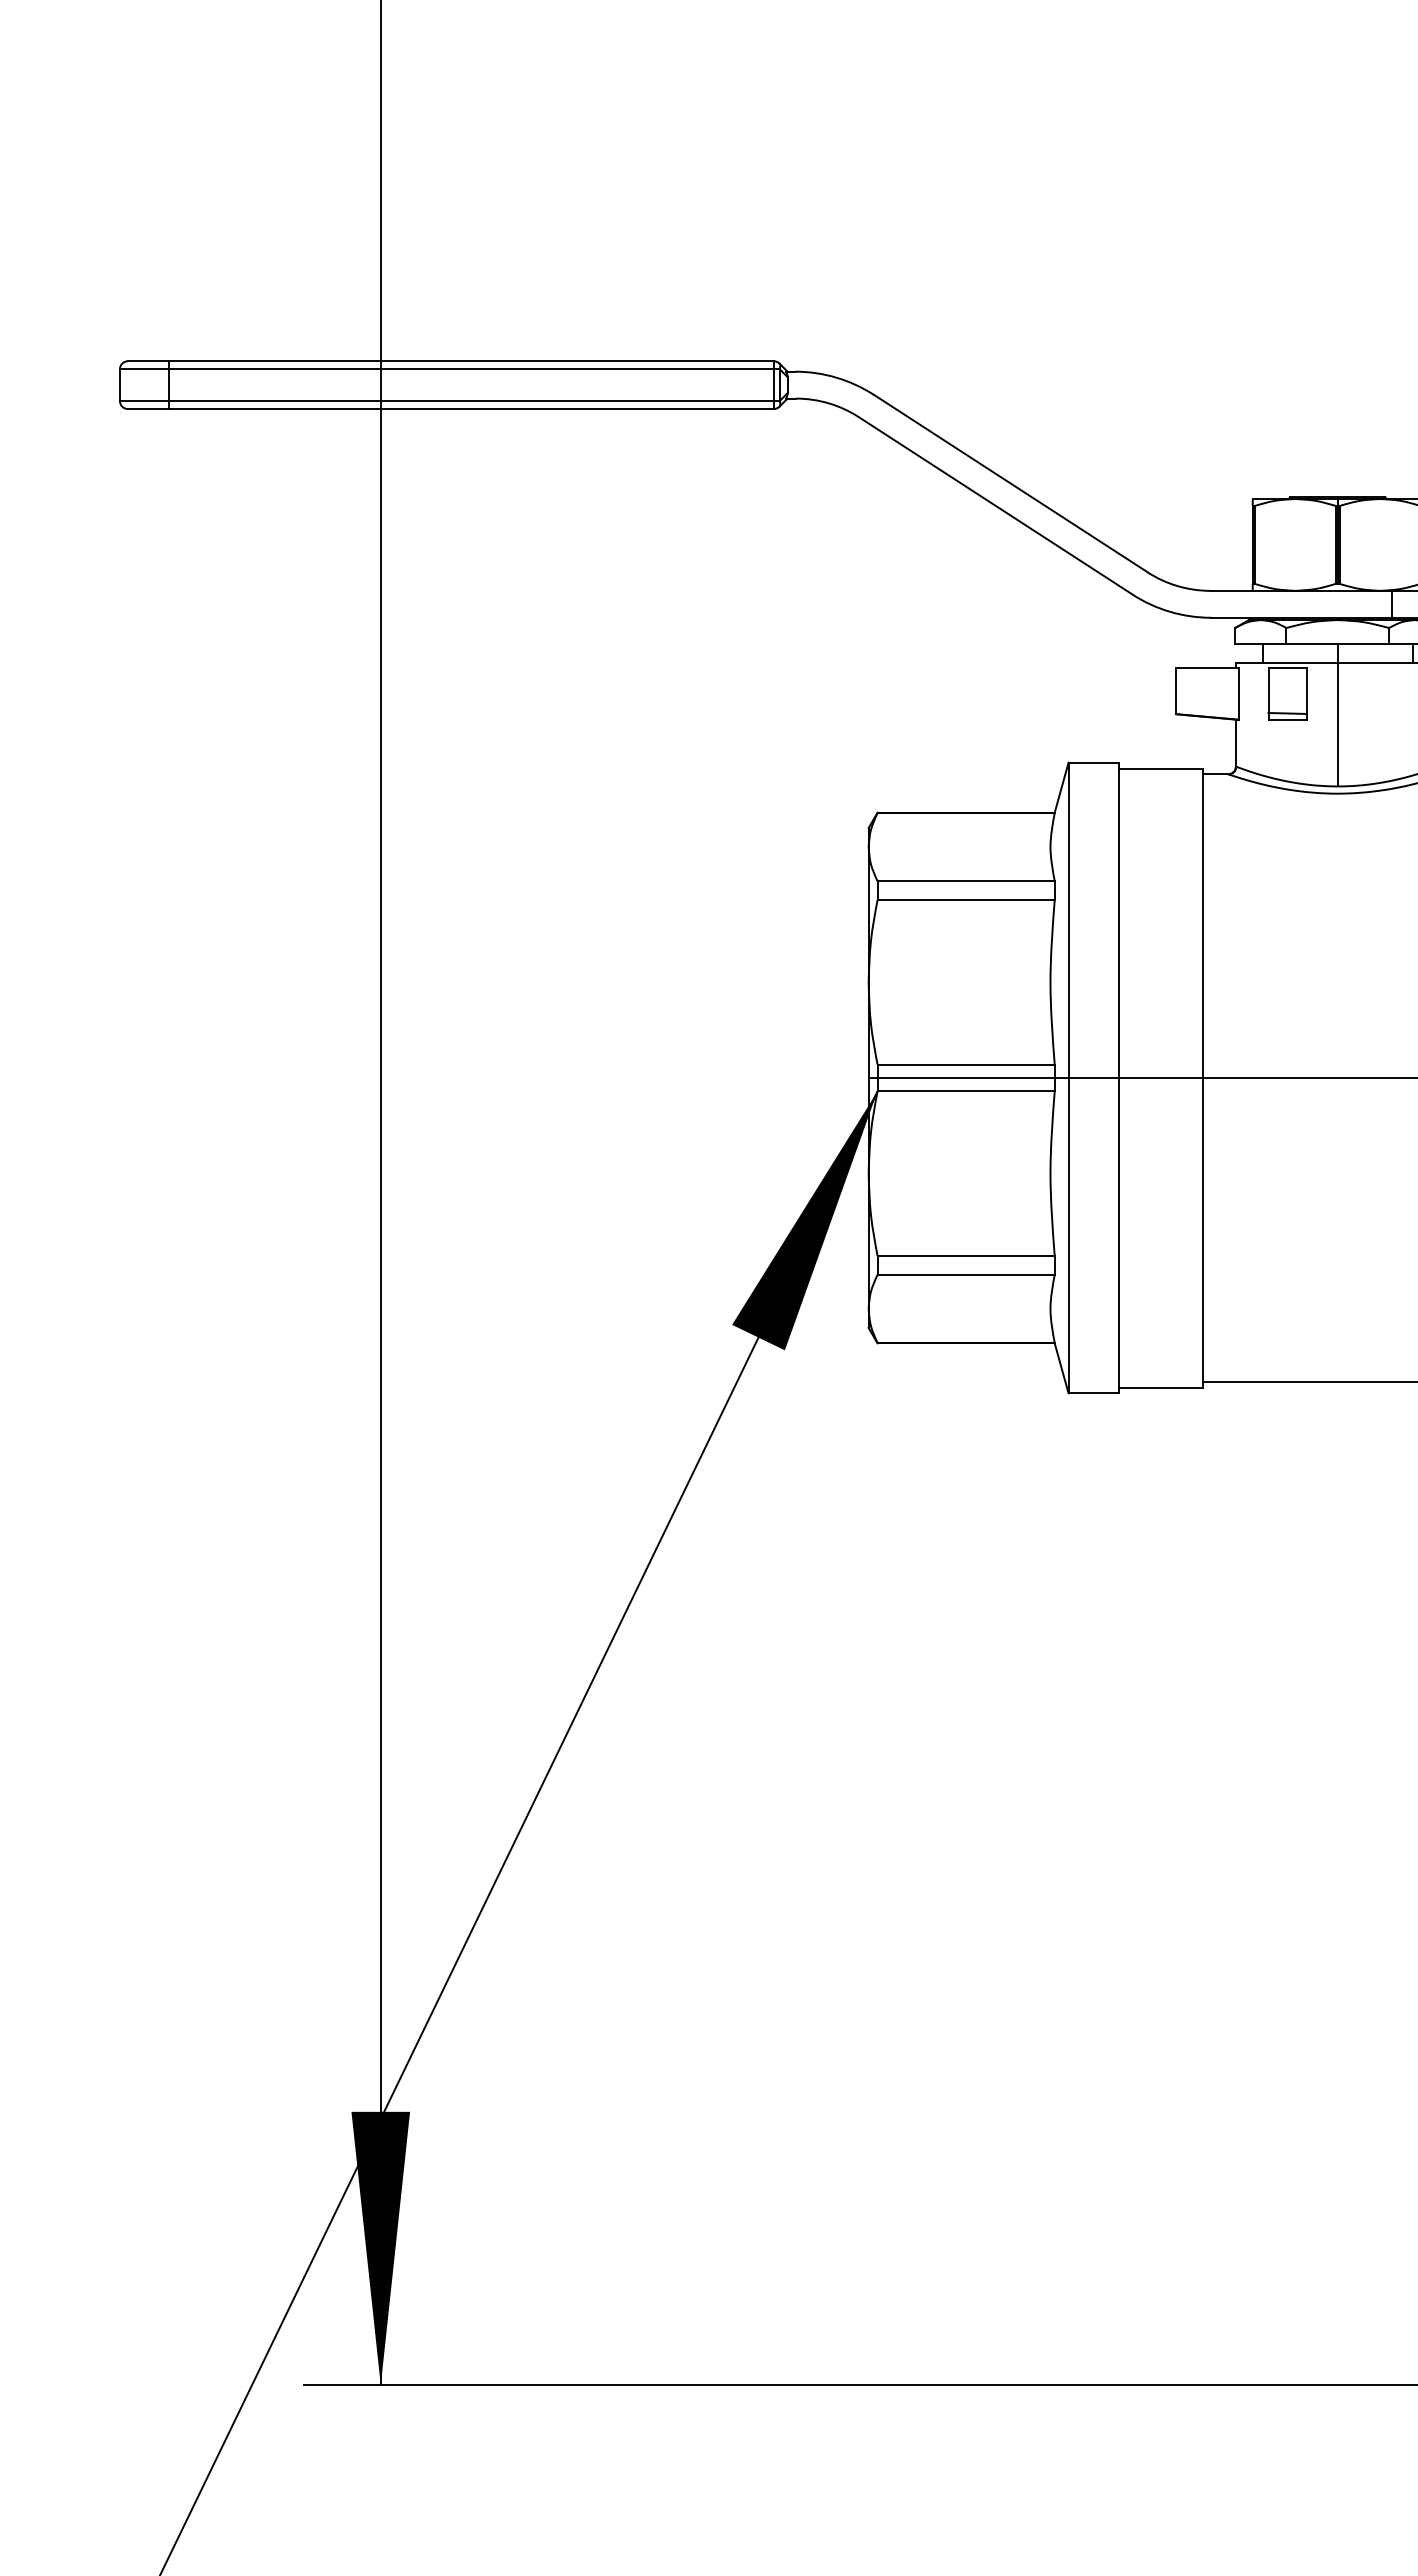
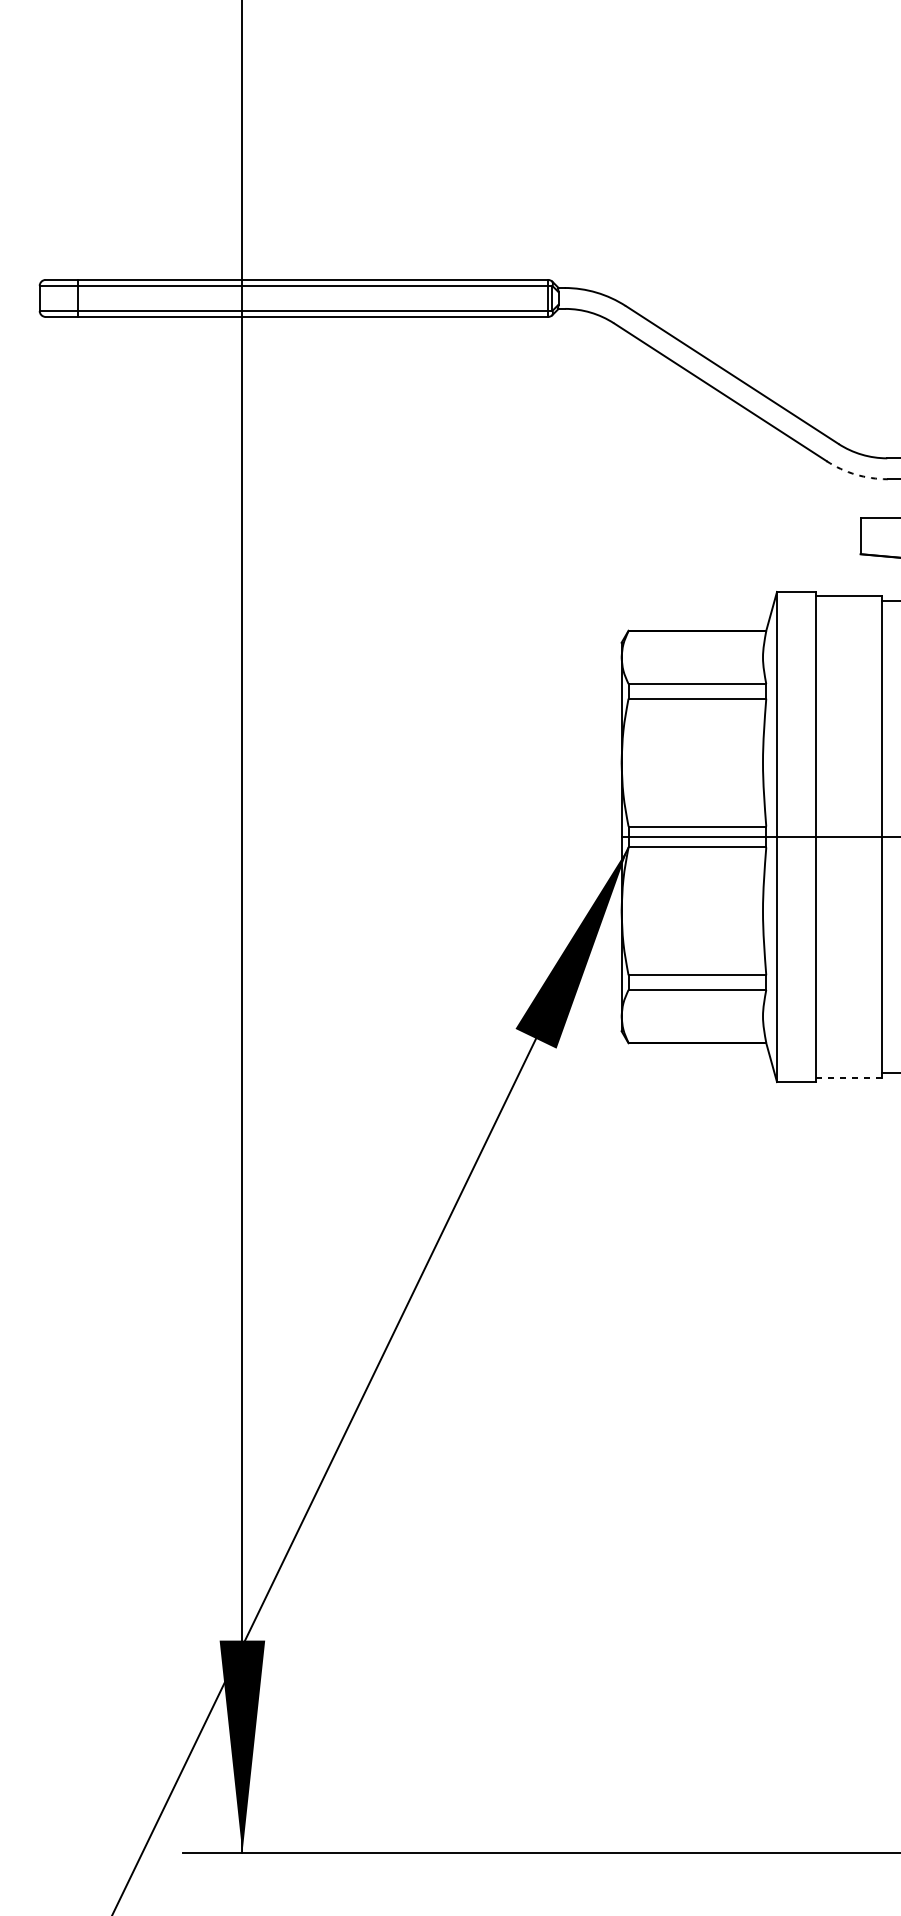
arc: (1170, 611) -> (856, 474), solid -> dashed
line: (1161, 1387) -> (849, 1077), solid -> dashed

